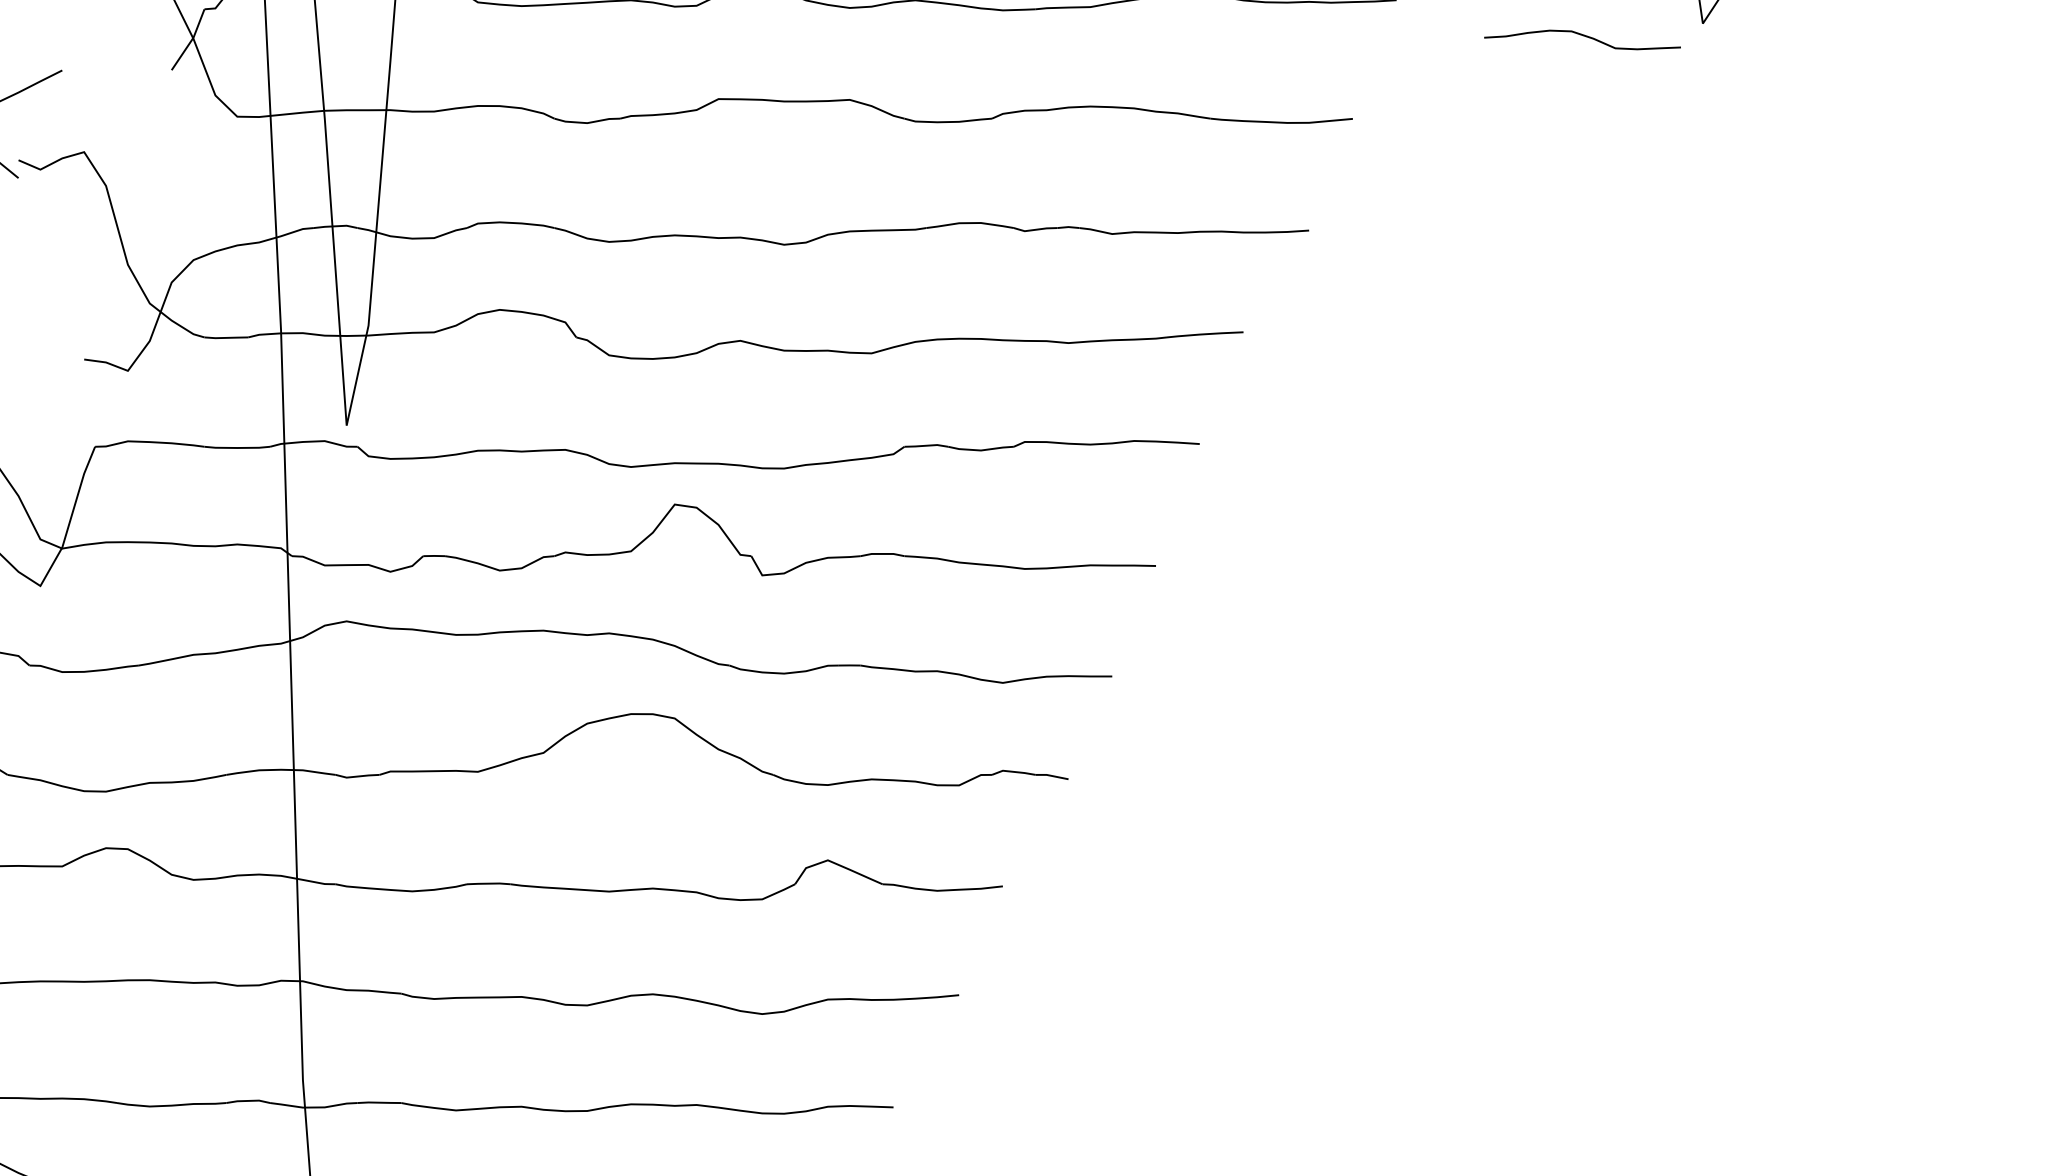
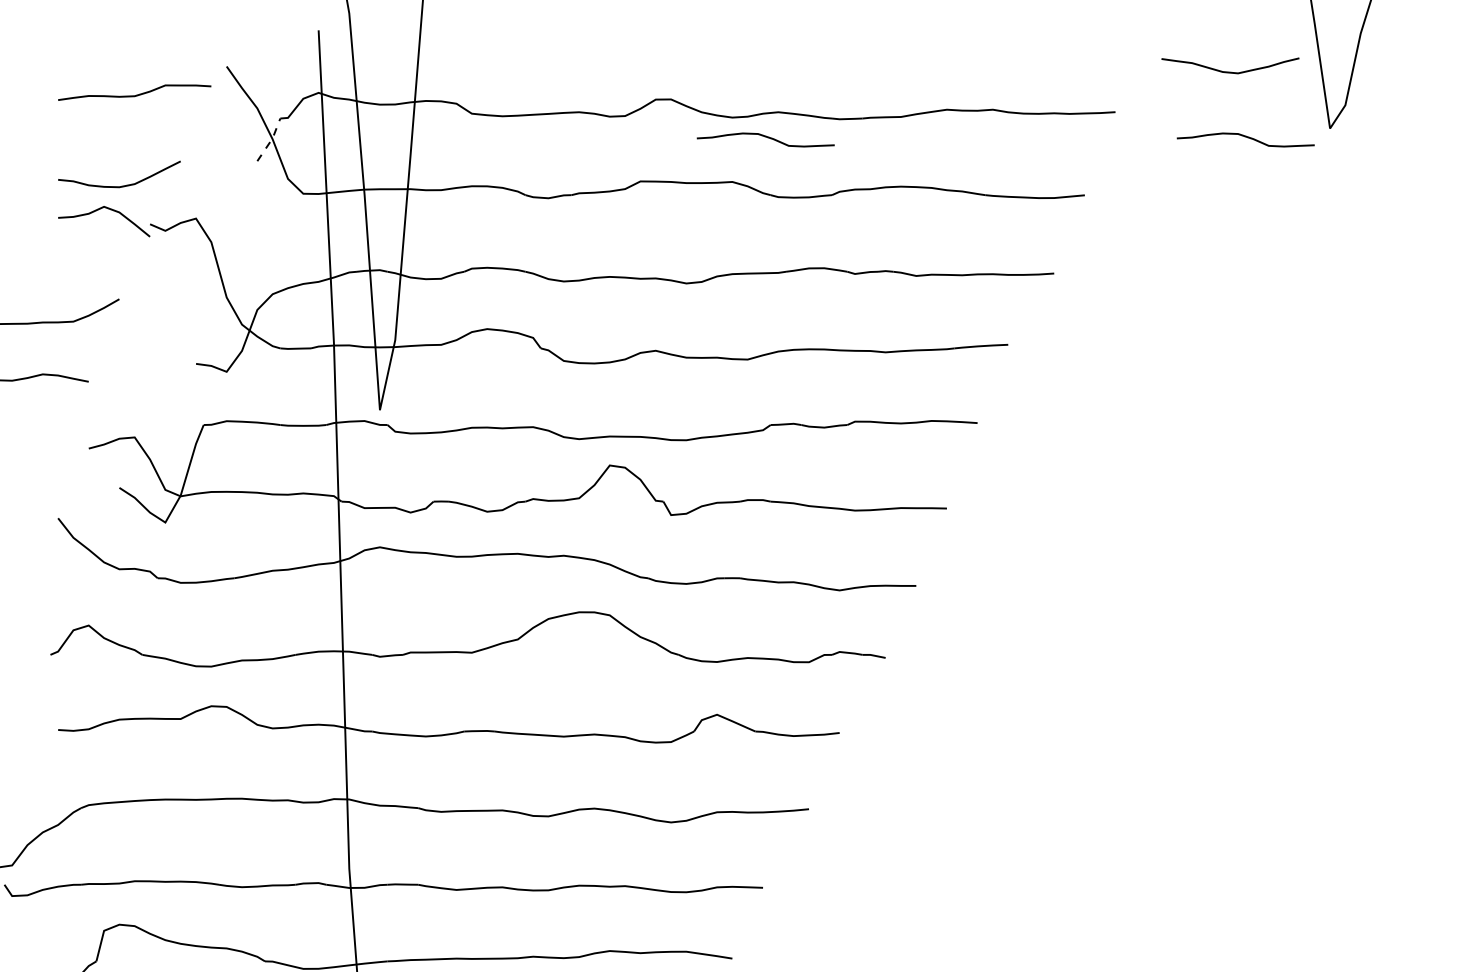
curve: (897, 36) -> (765, 137), added
line: (191, 40) -> (271, 140), solid -> dashed

